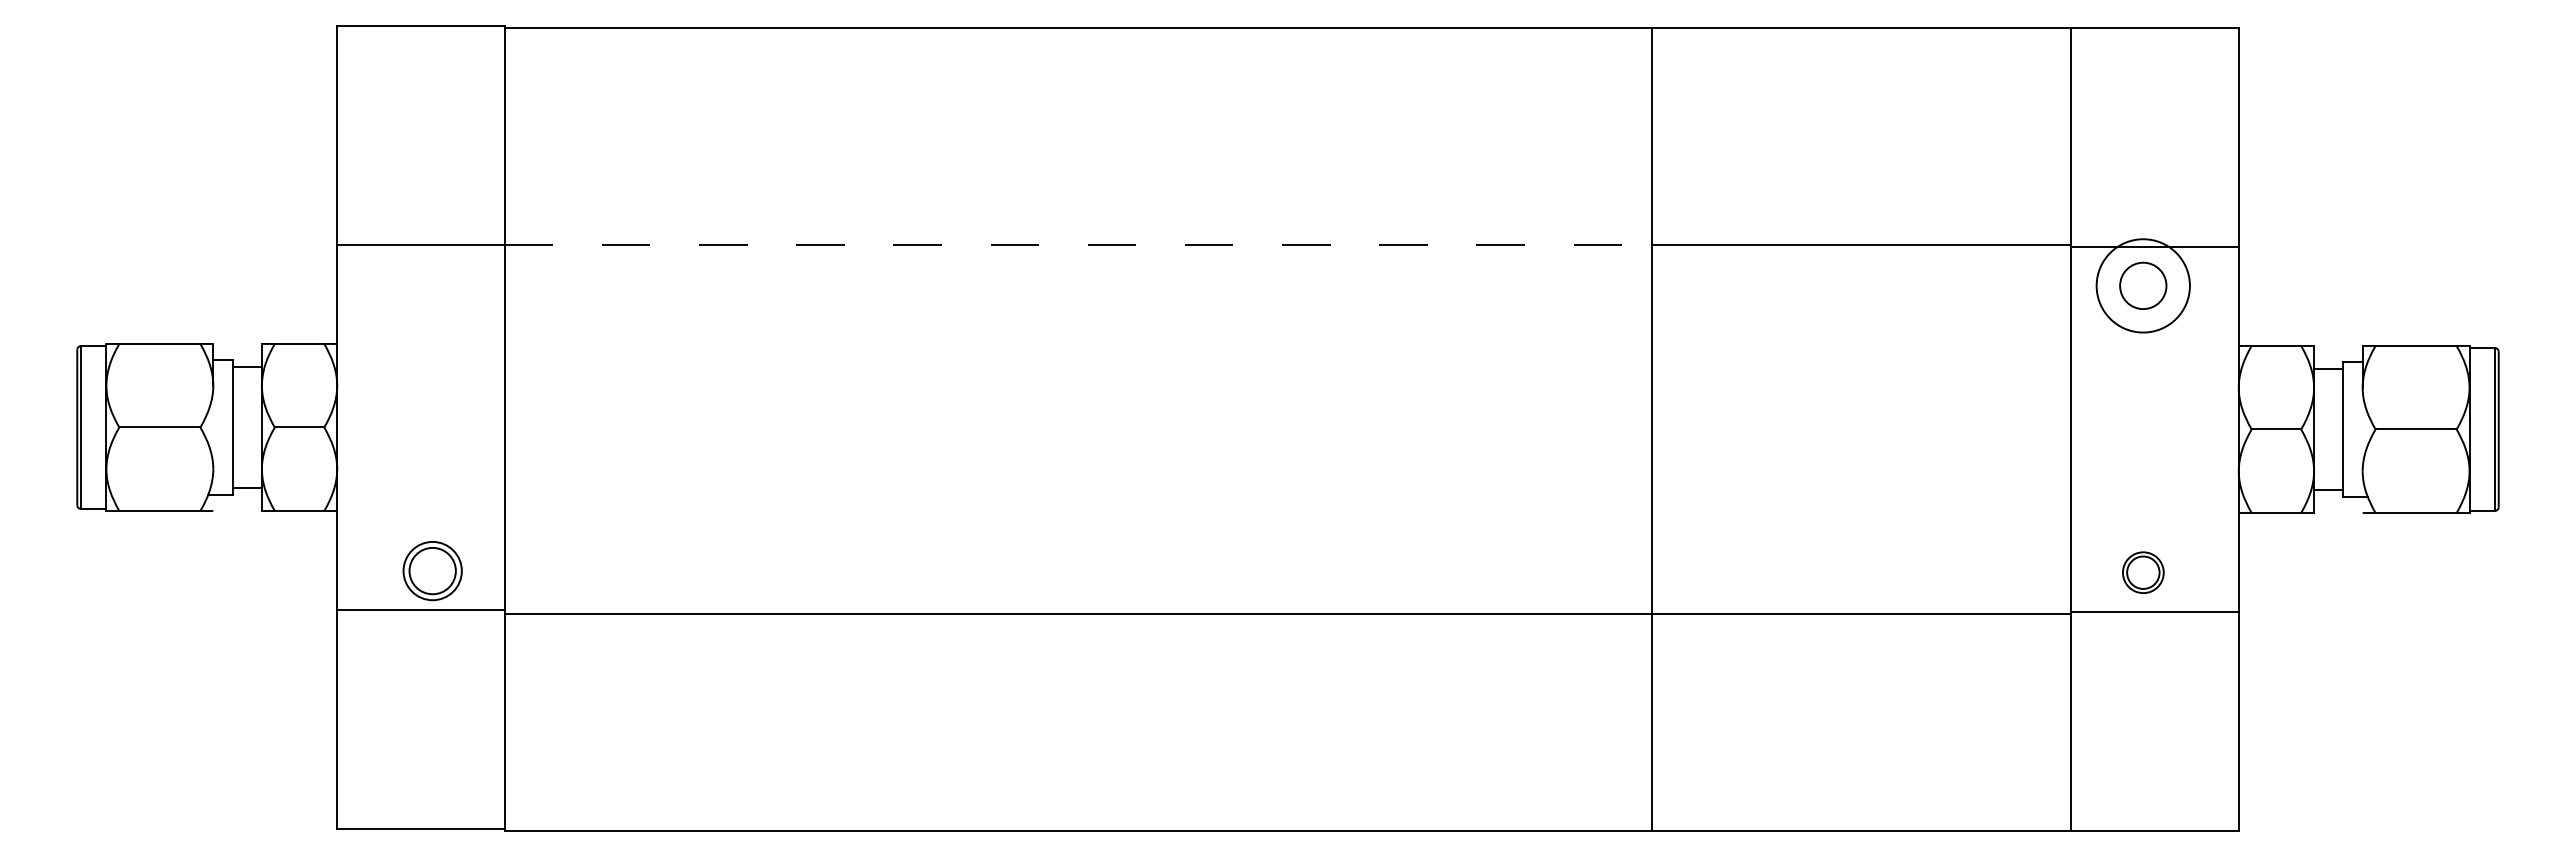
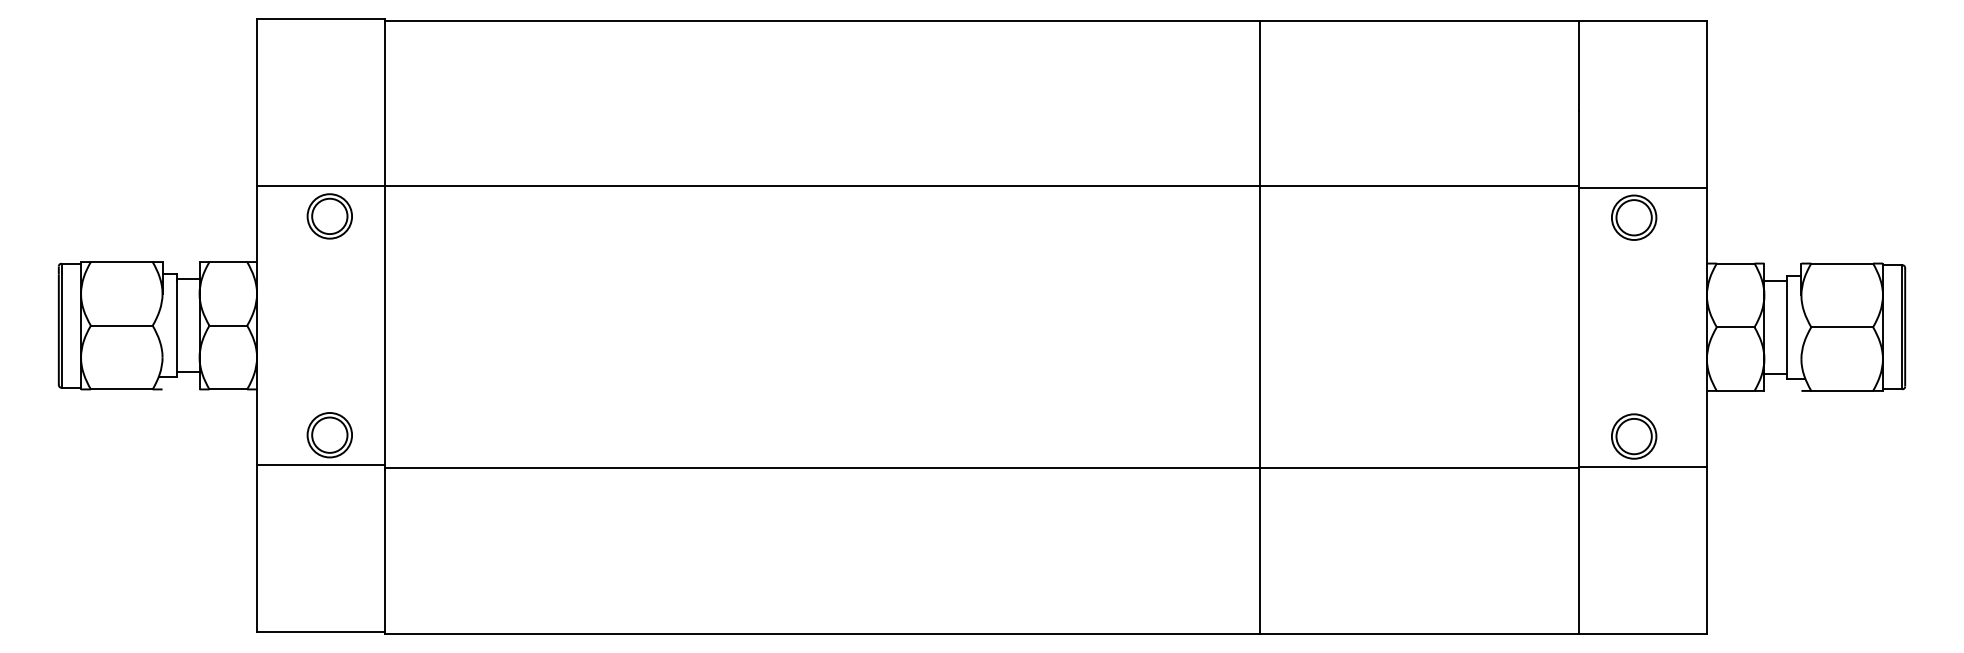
line: (1078, 244) -> (822, 186), dashed -> solid
part: (432, 284) -> (329, 216), added
circle: (2143, 285) -> (1634, 217), size x0.62
part: (2143, 572) -> (1634, 436), size x1.43

